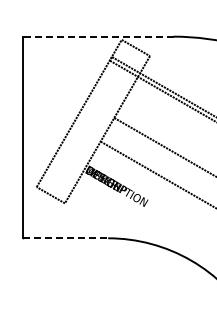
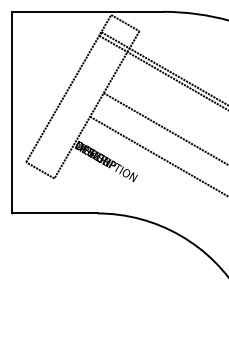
line: (98, 36) -> (87, 11), dashed -> solid
line: (66, 238) -> (55, 213), dashed -> solid

